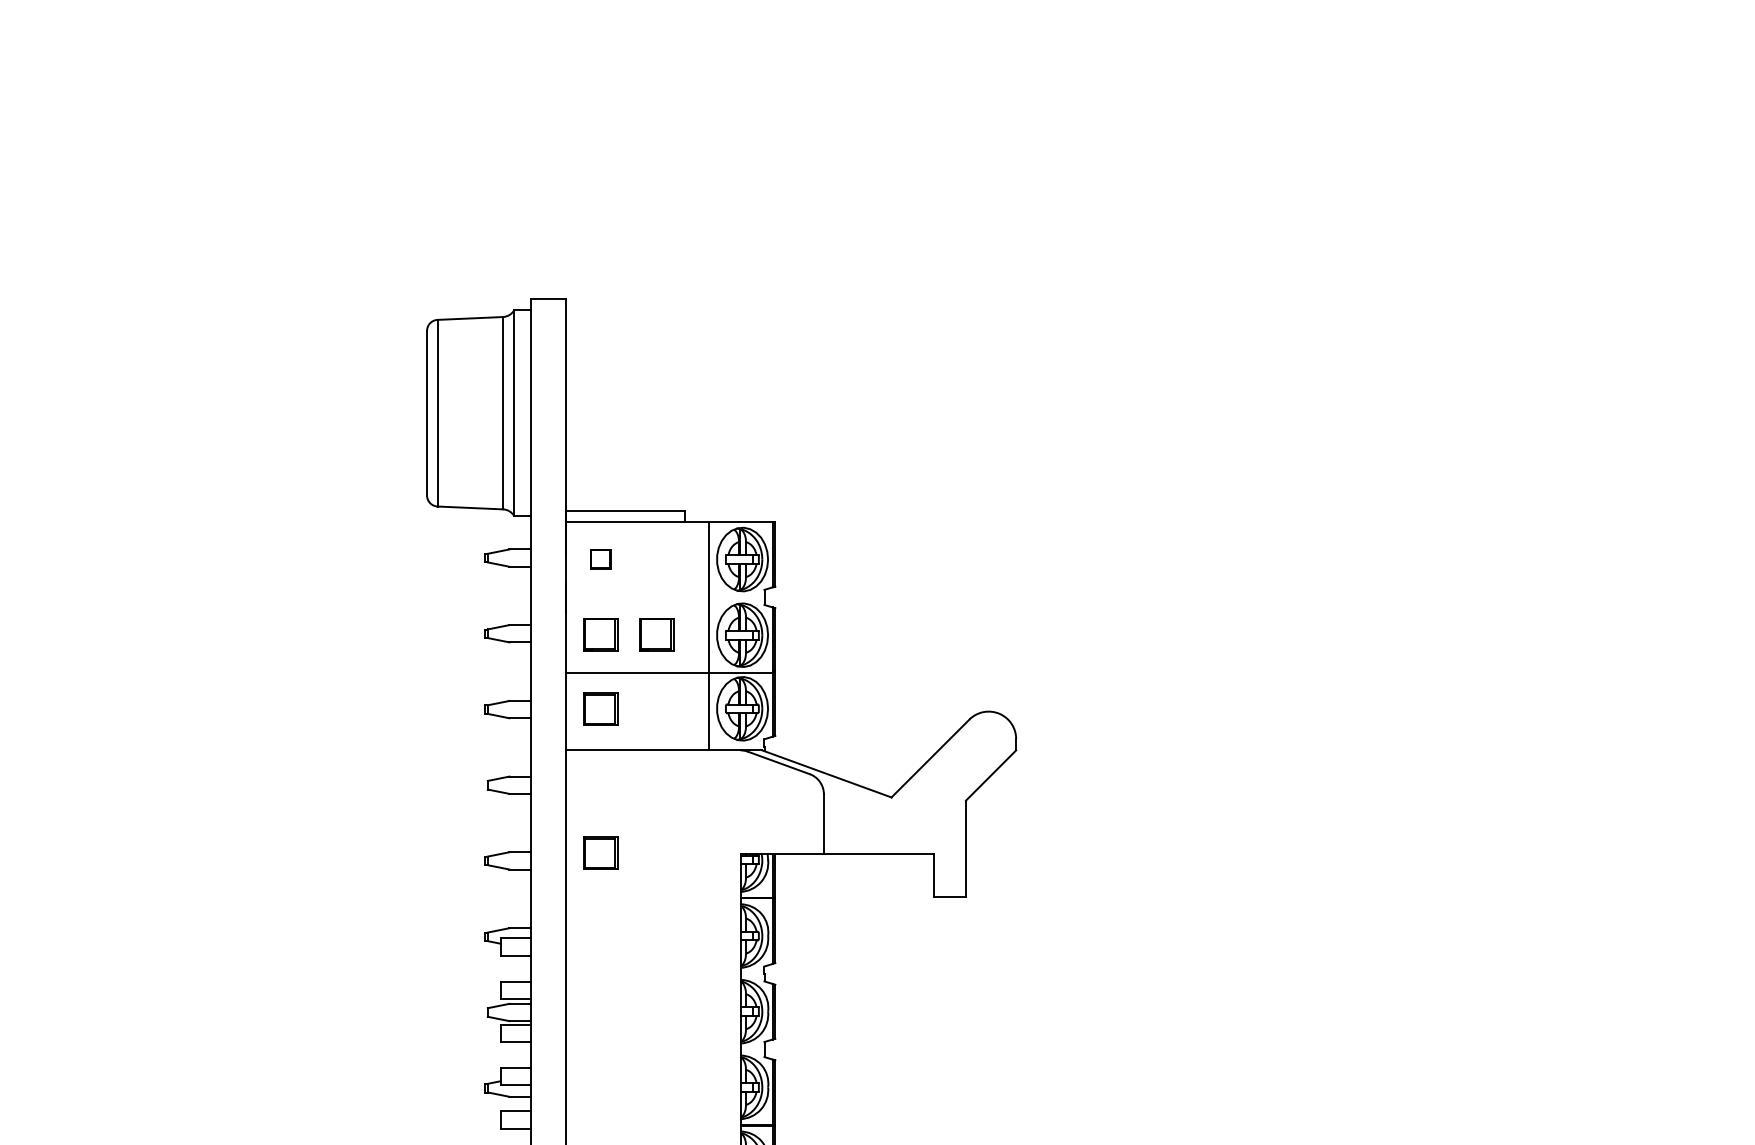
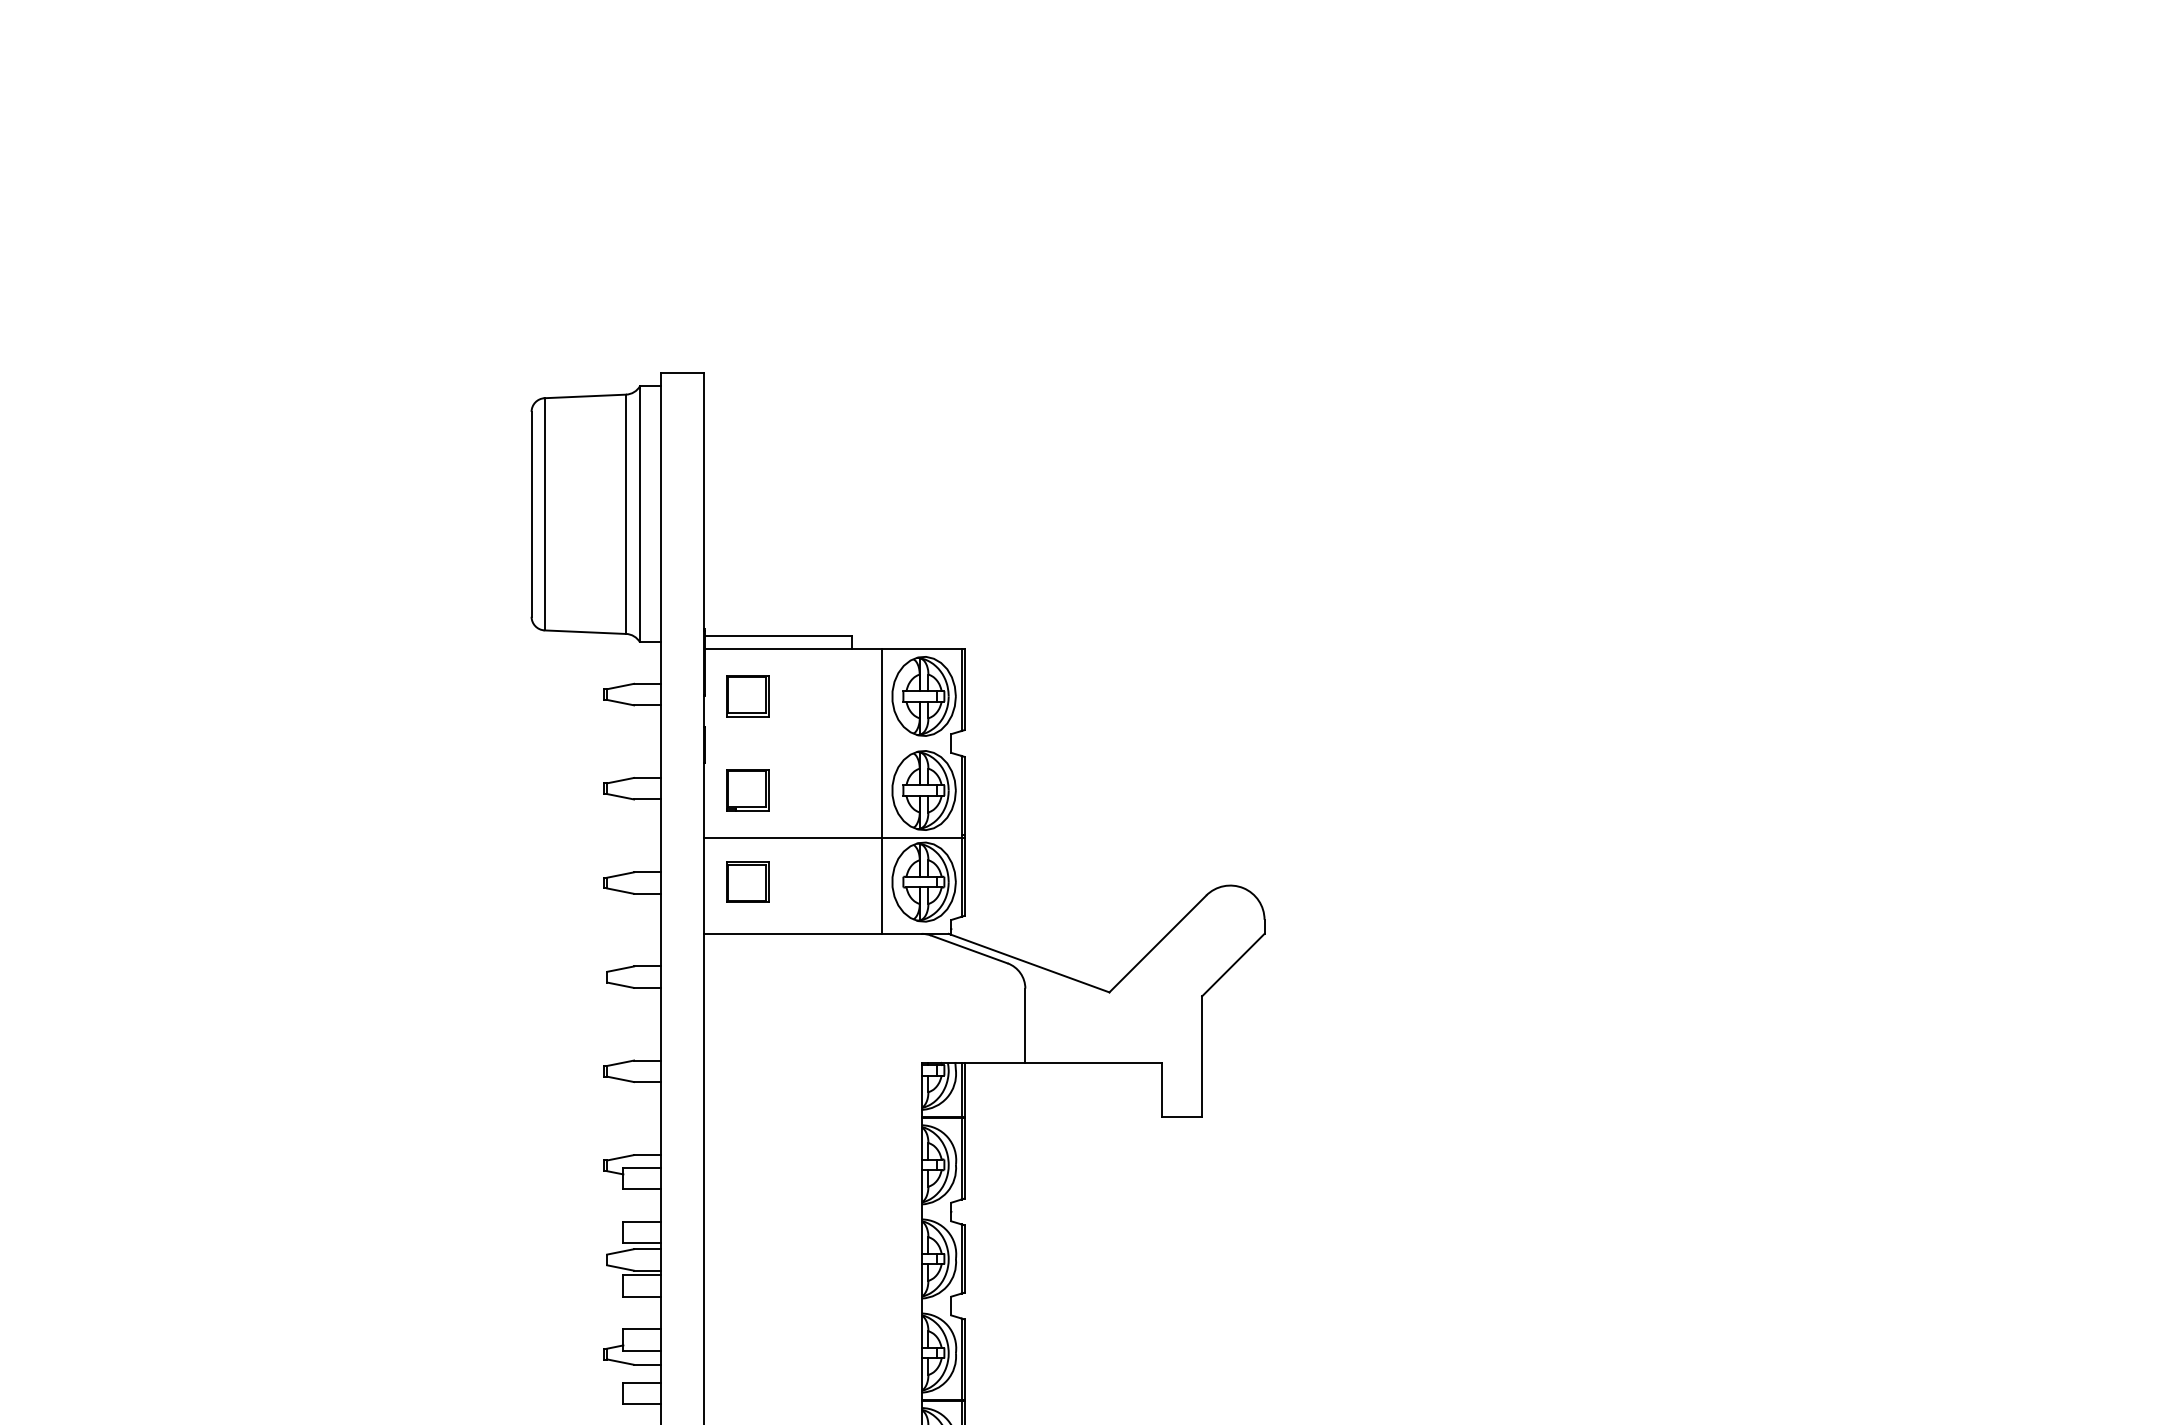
part: (600, 559) -> (747, 696), size x1.67
part: (656, 634) -> (817, 789), removed
part: (600, 852) -> (747, 1060), removed

